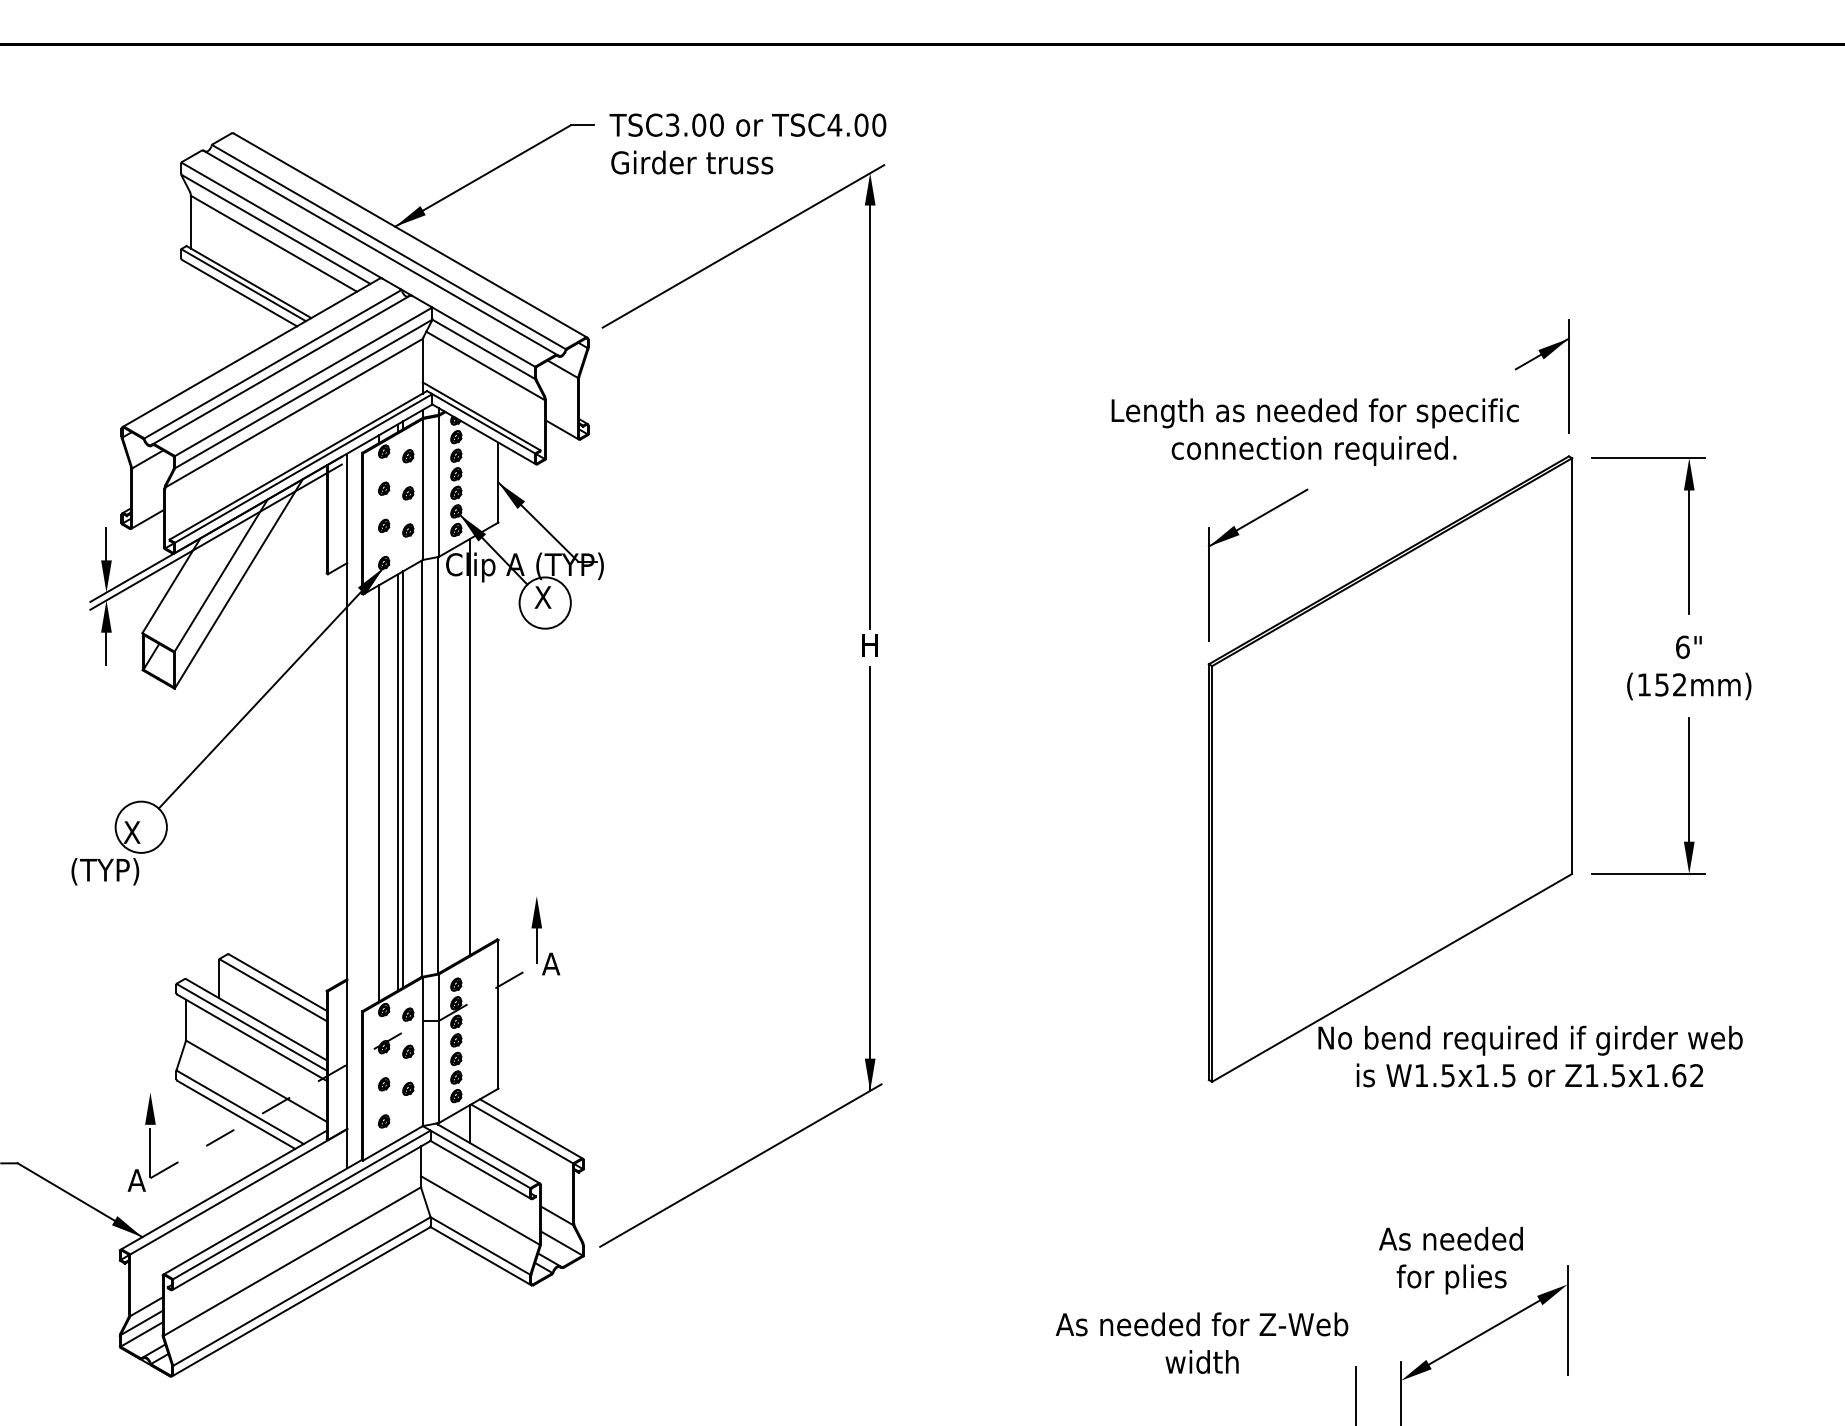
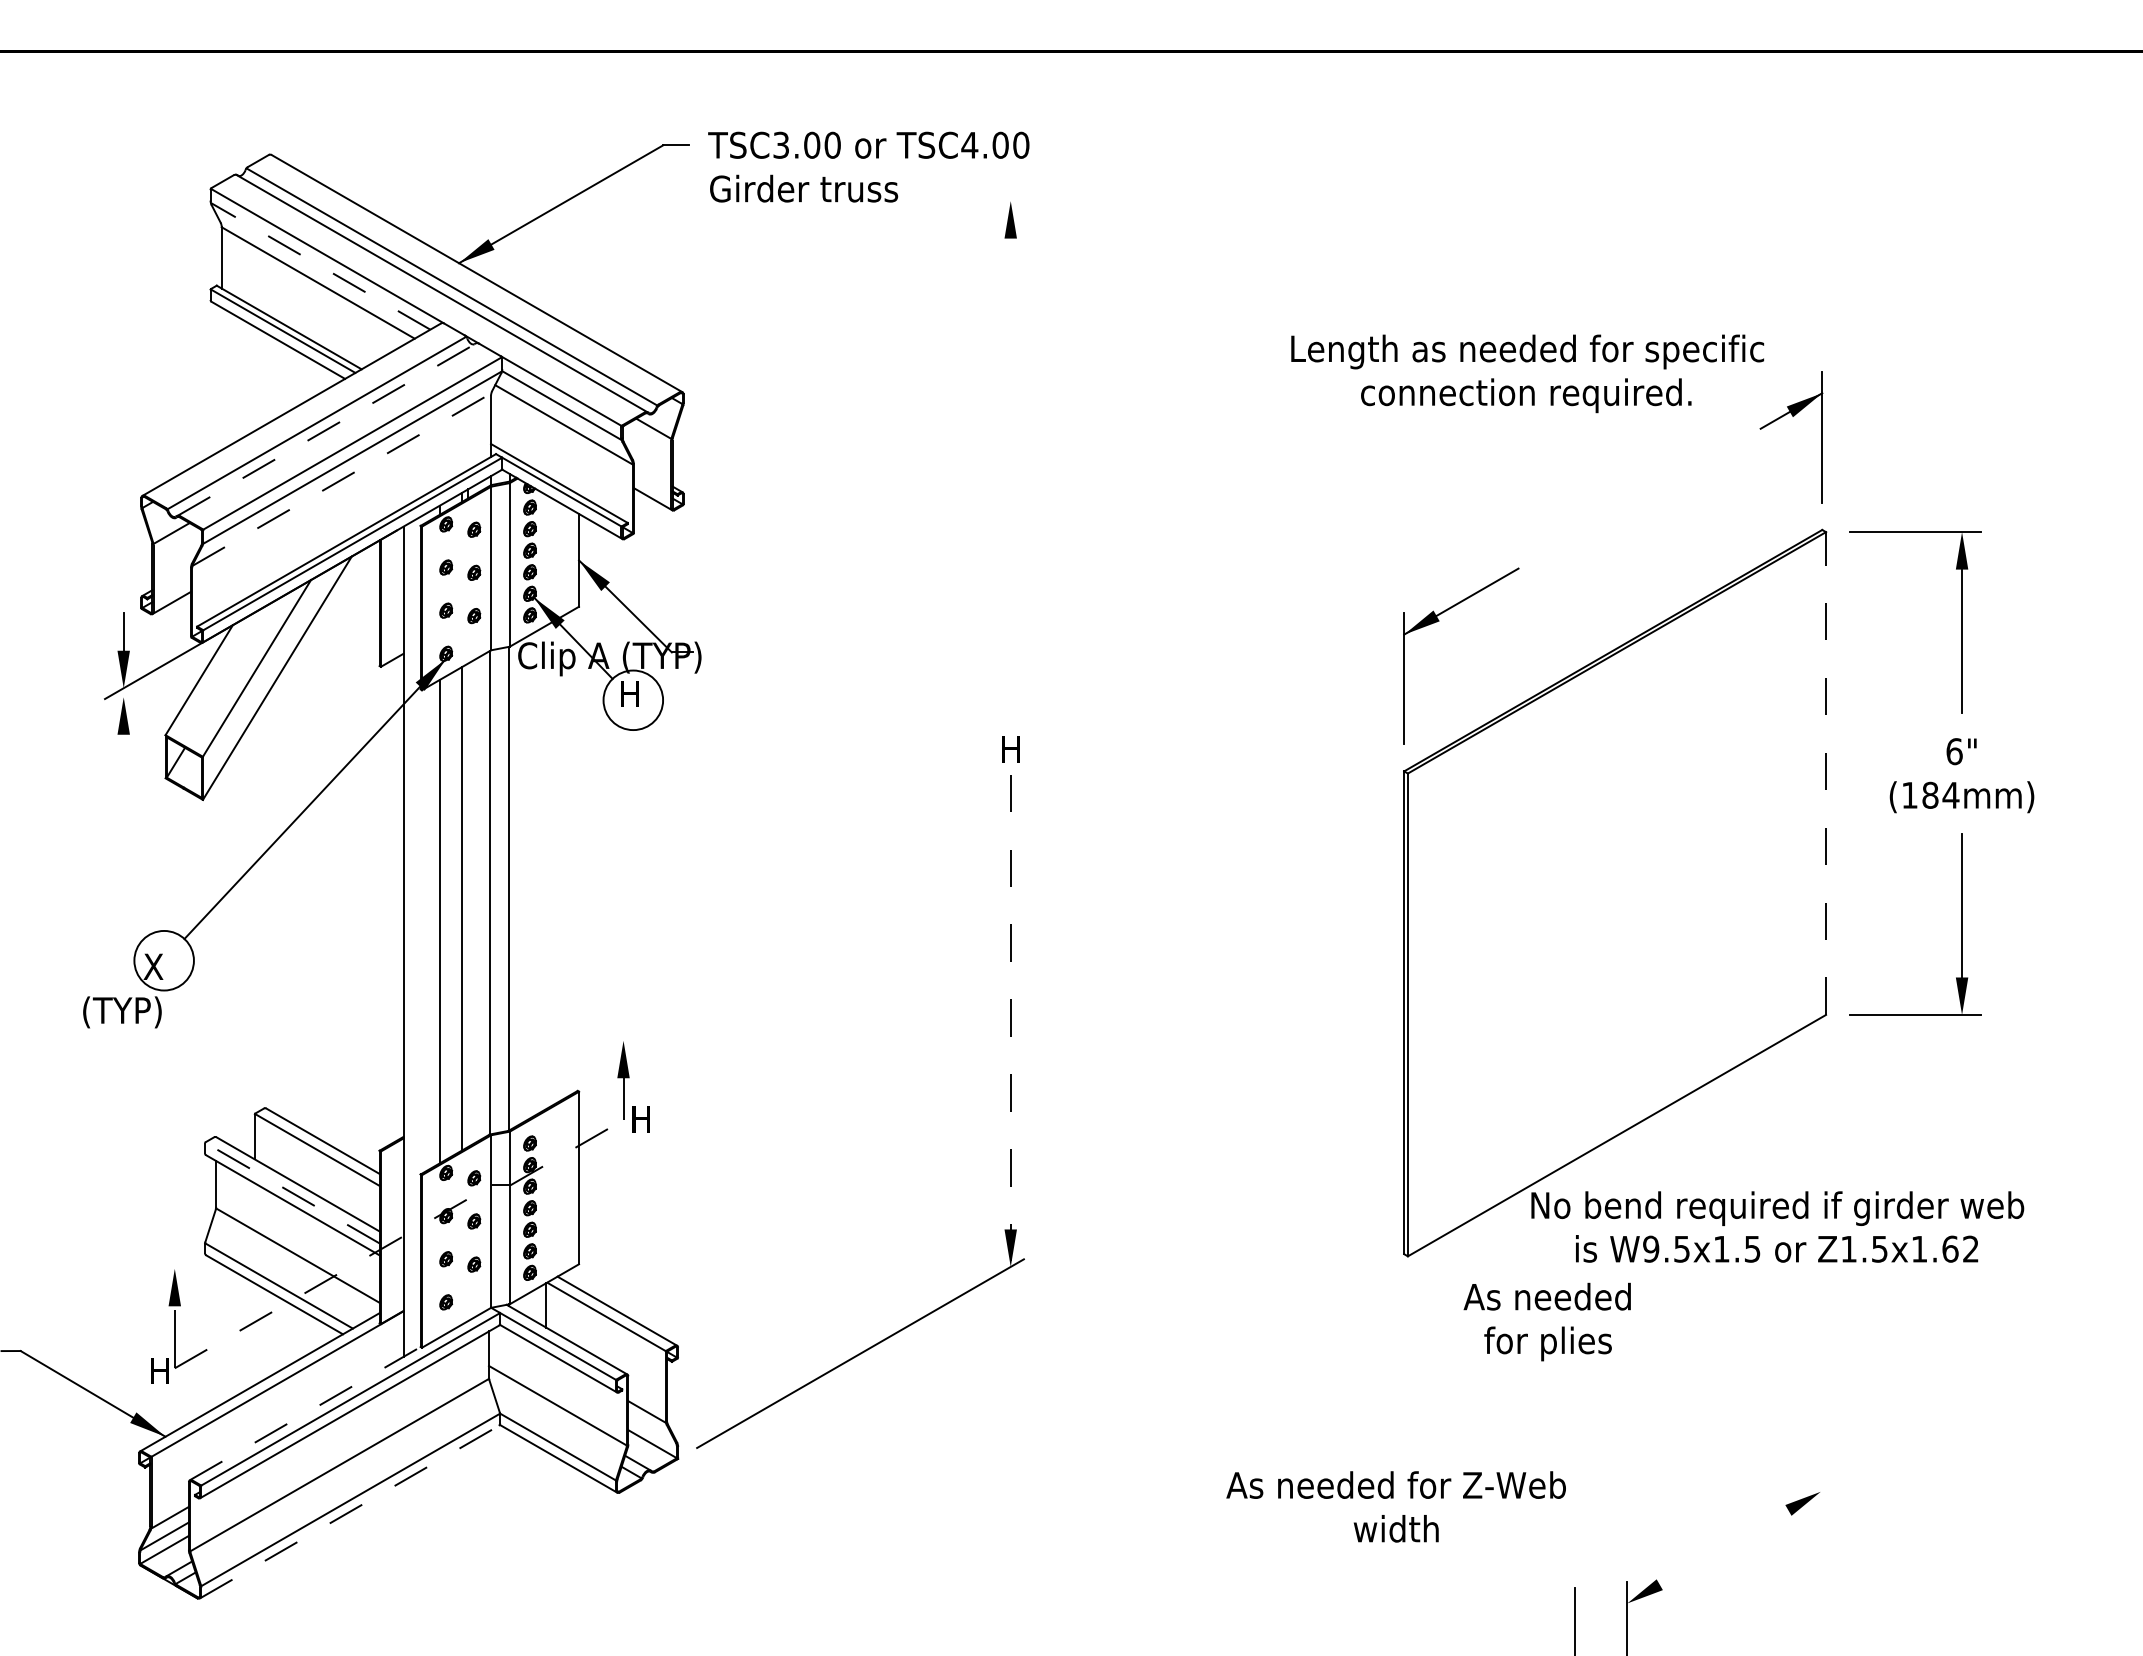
line: (275, 229) -> (320, 266), solid -> dashed
line: (743, 245) -> (863, 285), removed
line: (281, 369) -> (327, 429), solid -> dashed
line: (293, 412) -> (341, 479), solid -> dashed
line: (869, 417) -> (1010, 484), removed
text: (1315, 431) -> (1527, 373), moved
line: (216, 536) -> (251, 623), removed
text: (542, 597) -> (630, 693), X -> H
line: (106, 648) -> (123, 753), removed
line: (1572, 666) -> (1826, 773), solid -> dashed
text: (1670, 684) -> (1940, 794), (152mm) -> (184mm)
line: (470, 747) -> (546, 867), removed
line: (403, 779) -> (468, 905), removed
line: (869, 879) -> (1010, 1021), solid -> dashed
text: (550, 963) -> (639, 1119), A -> H
line: (251, 1027) -> (292, 1193), solid -> dashed
text: (1421, 1075) -> (1651, 1248), W1.5x1.5 -> W9.5x1.5
text: (136, 1180) -> (158, 1370), A -> H
line: (262, 1217) -> (305, 1413), solid -> dashed
text: (1450, 1260) -> (1546, 1321), moved
line: (300, 1302) -> (349, 1512), solid -> dashed
line: (1567, 1320) -> (1820, 1533), removed
line: (1483, 1332) -> (1723, 1547), removed
text: (1201, 1342) -> (1395, 1506), moved

